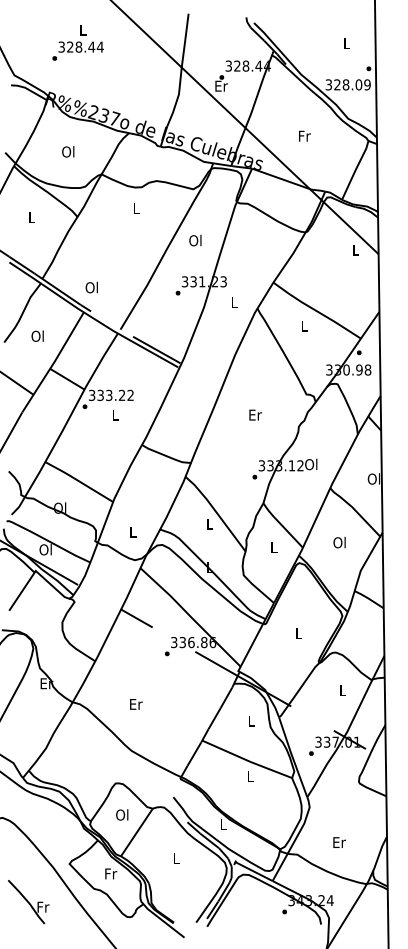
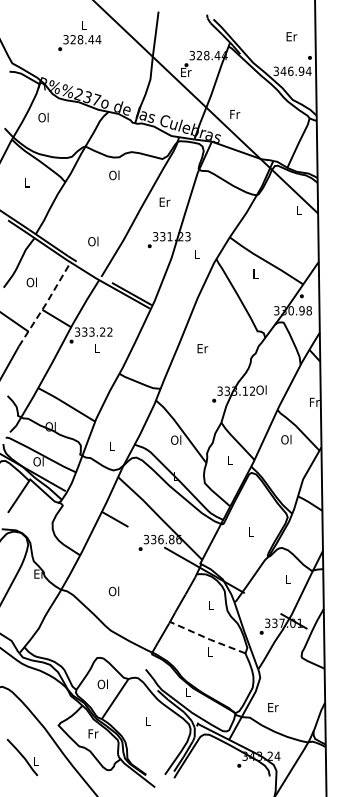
text: (77, 43) -> (79, 36), moved
text: (346, 43) -> (291, 36), L -> Er
text: (351, 85) -> (295, 71), 328.09 -> 346.94
text: (305, 136) -> (235, 114), moved
text: (68, 151) -> (43, 117), moved
text: (136, 208) -> (114, 175), L -> Ol
text: (195, 239) -> (164, 201), Ol -> Er
text: (92, 287) -> (93, 241), moved
line: (53, 362) -> (45, 304), solid -> dashed
text: (255, 414) -> (202, 348), moved
text: (374, 479) -> (314, 402), Ol -> Fr
text: (209, 523) -> (176, 439), L -> Ol
text: (339, 542) -> (286, 439), moved
text: (136, 704) -> (114, 591), Er -> Ol
line: (246, 760) -> (207, 638), solid -> dashed
text: (339, 842) -> (273, 707), moved
text: (43, 906) -> (36, 761), Fr -> L

